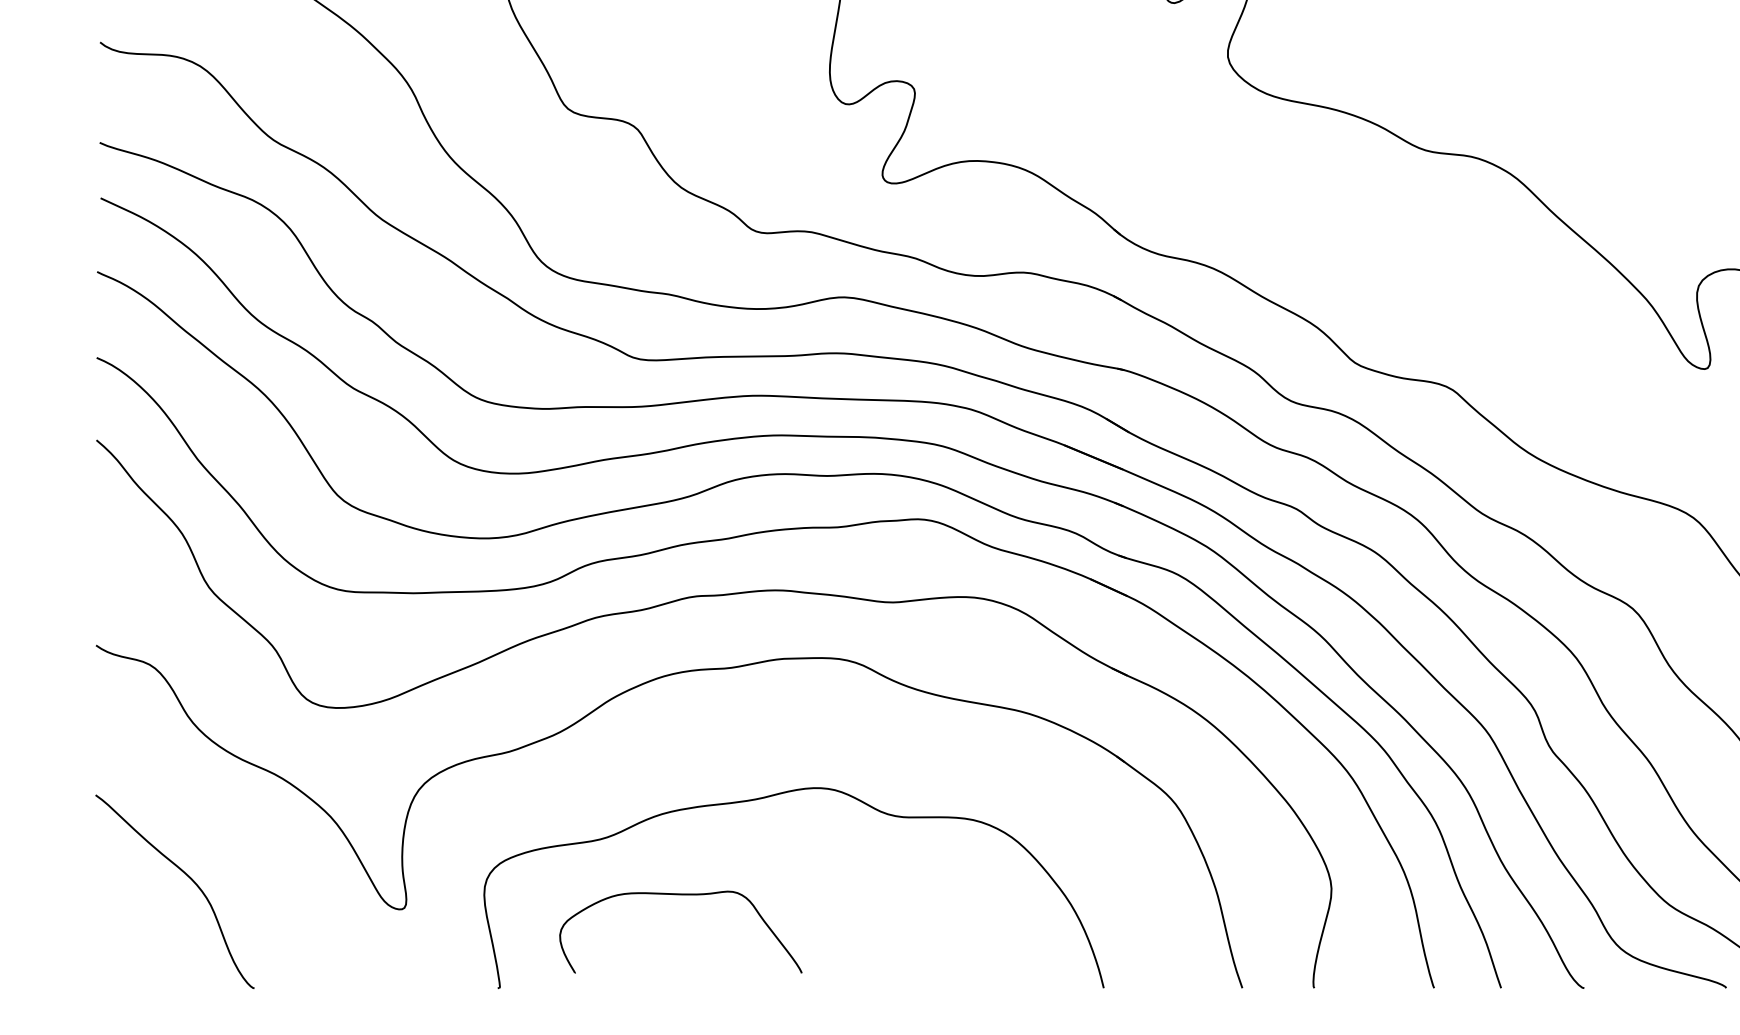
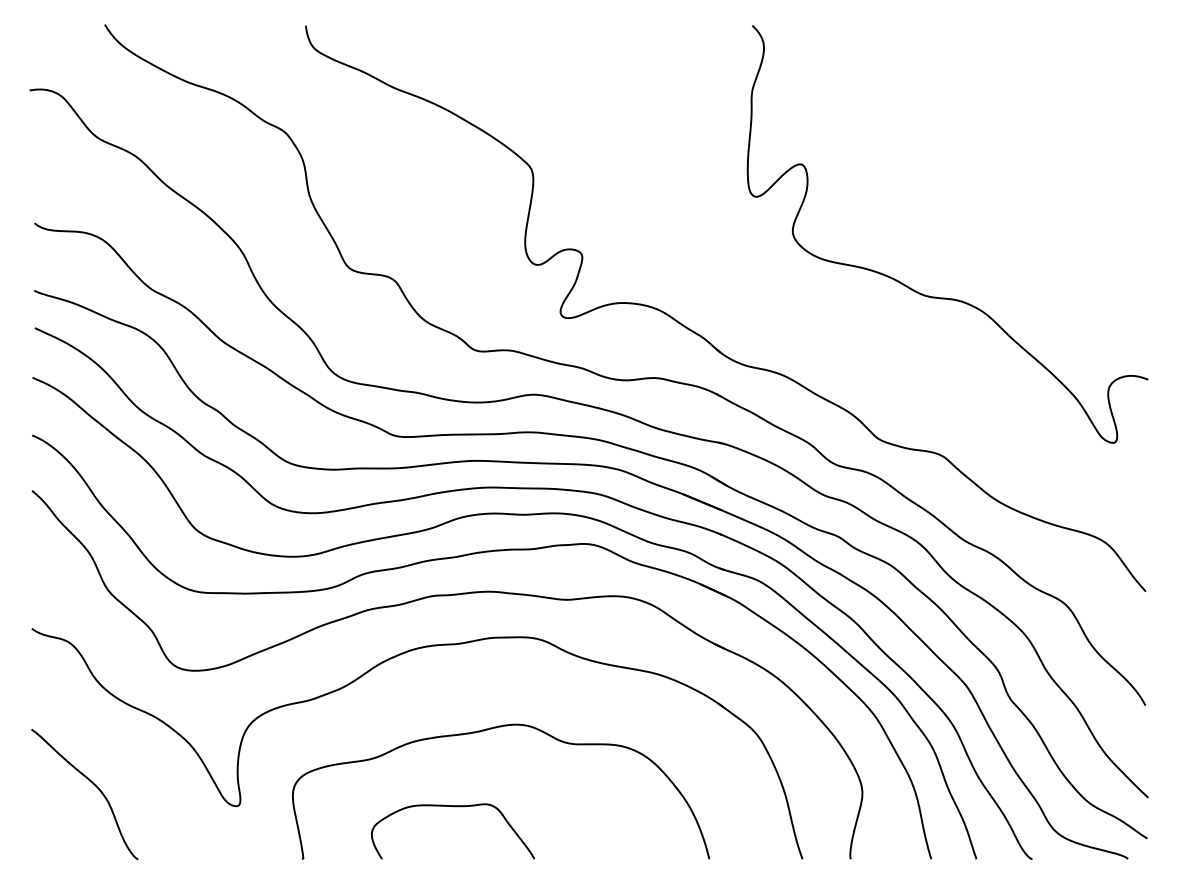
curve: (683, 896) -> (454, 807), moved

